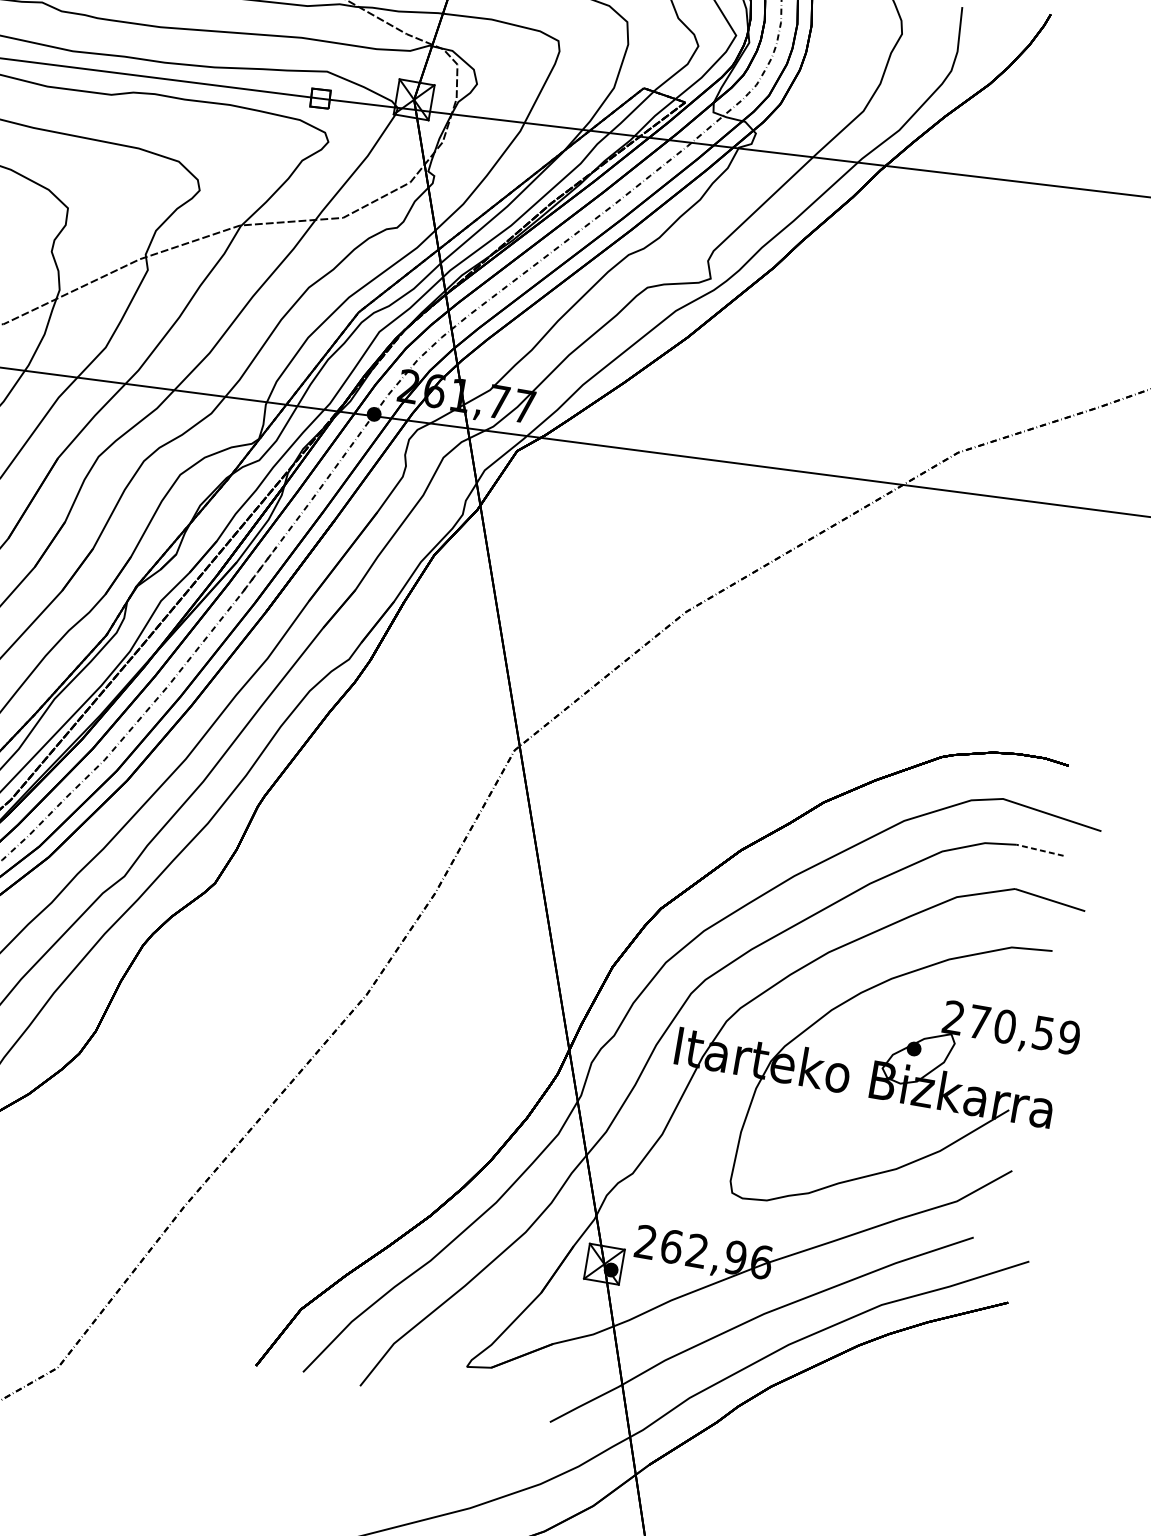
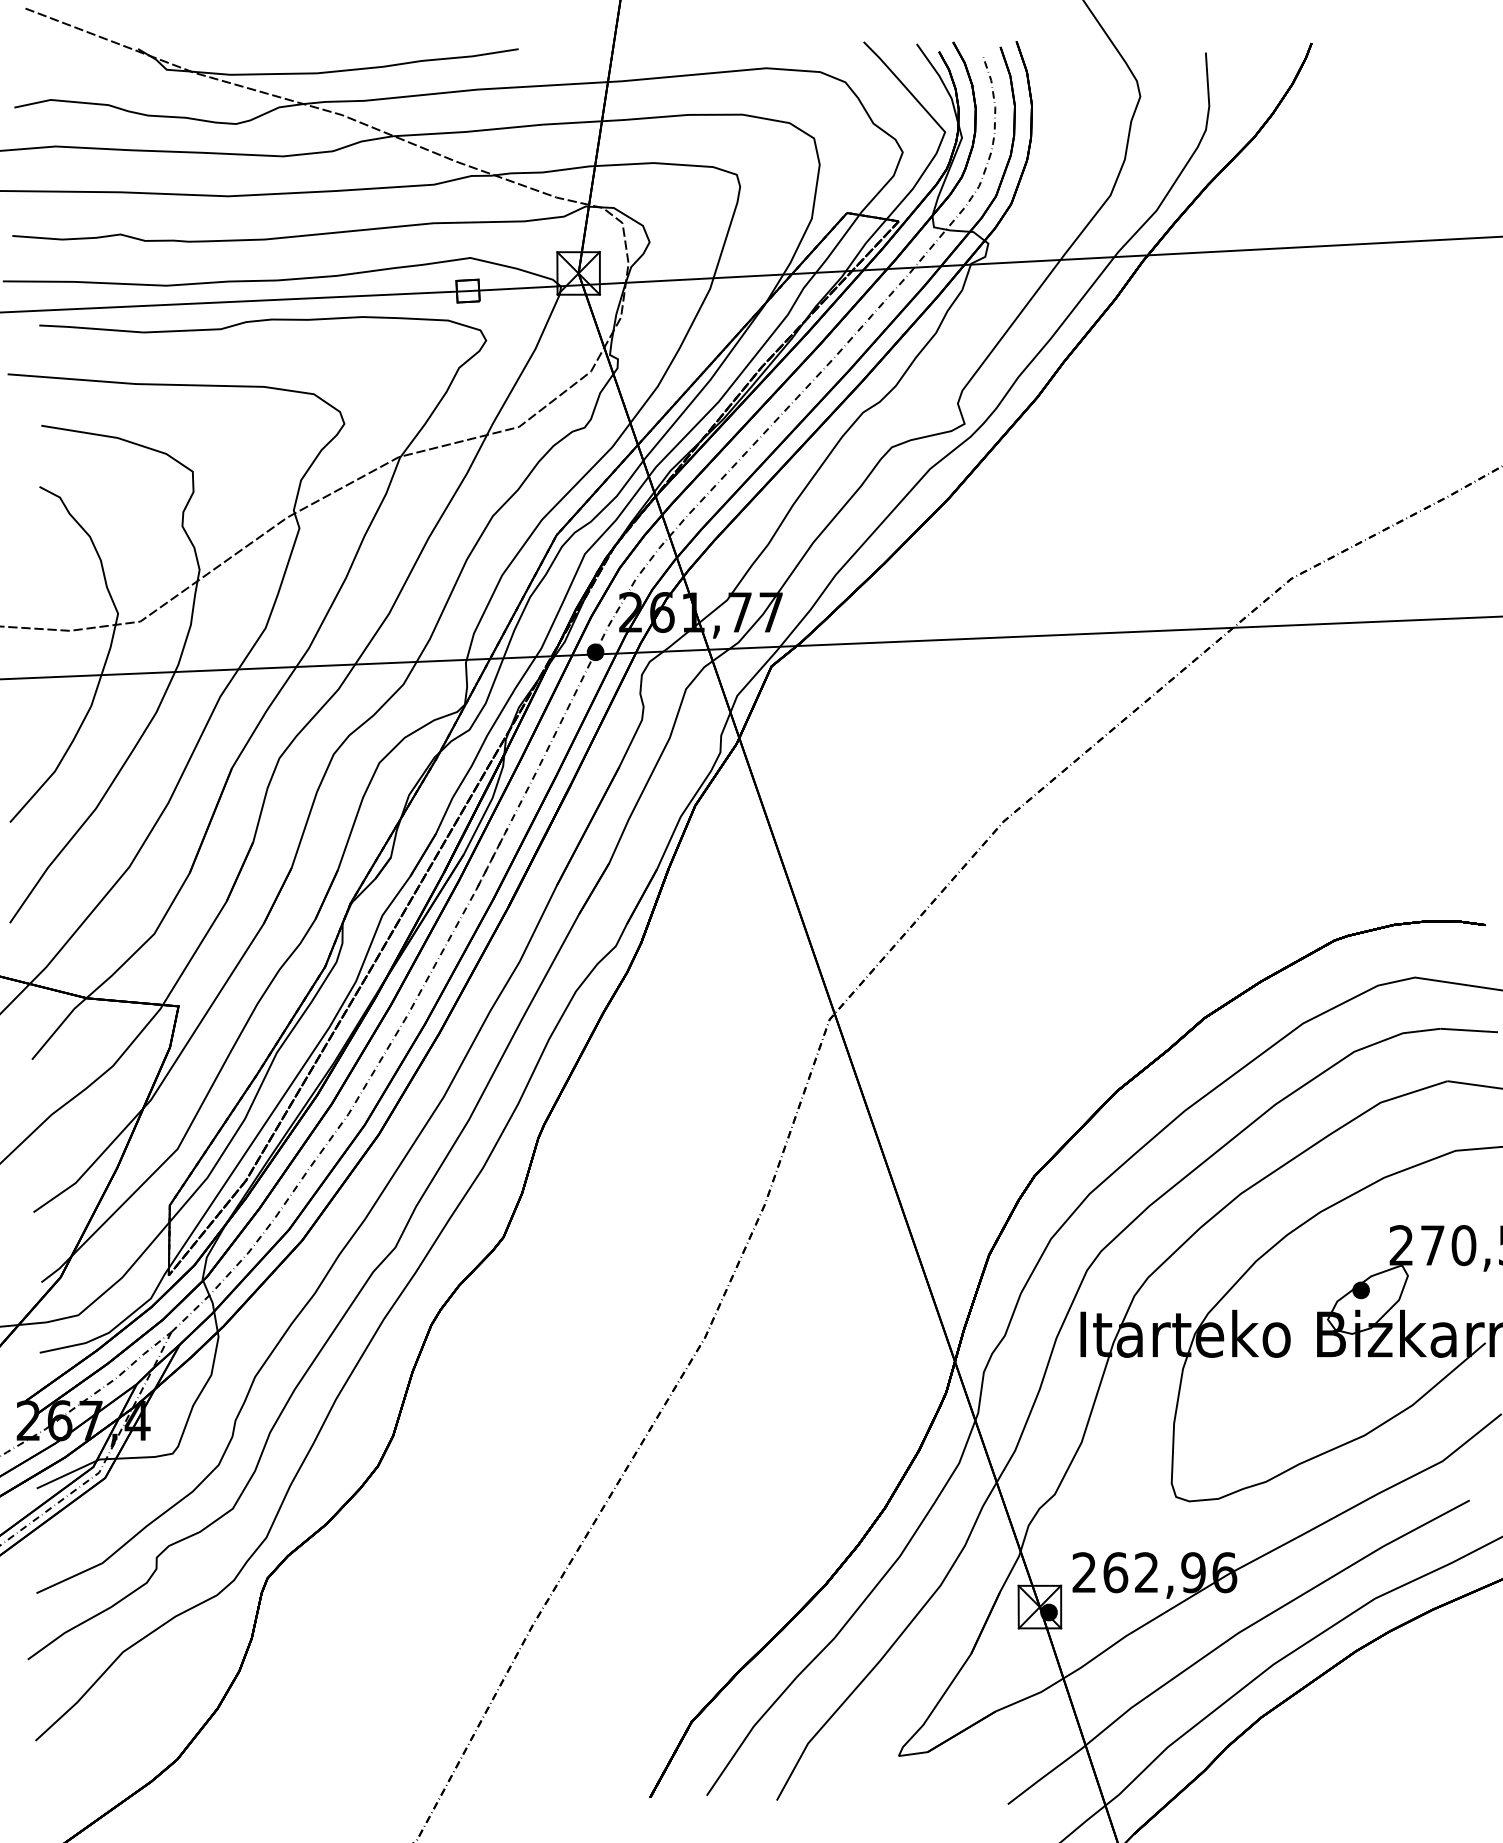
line: (1040, 850) -> (1469, 1030), dashed -> solid

